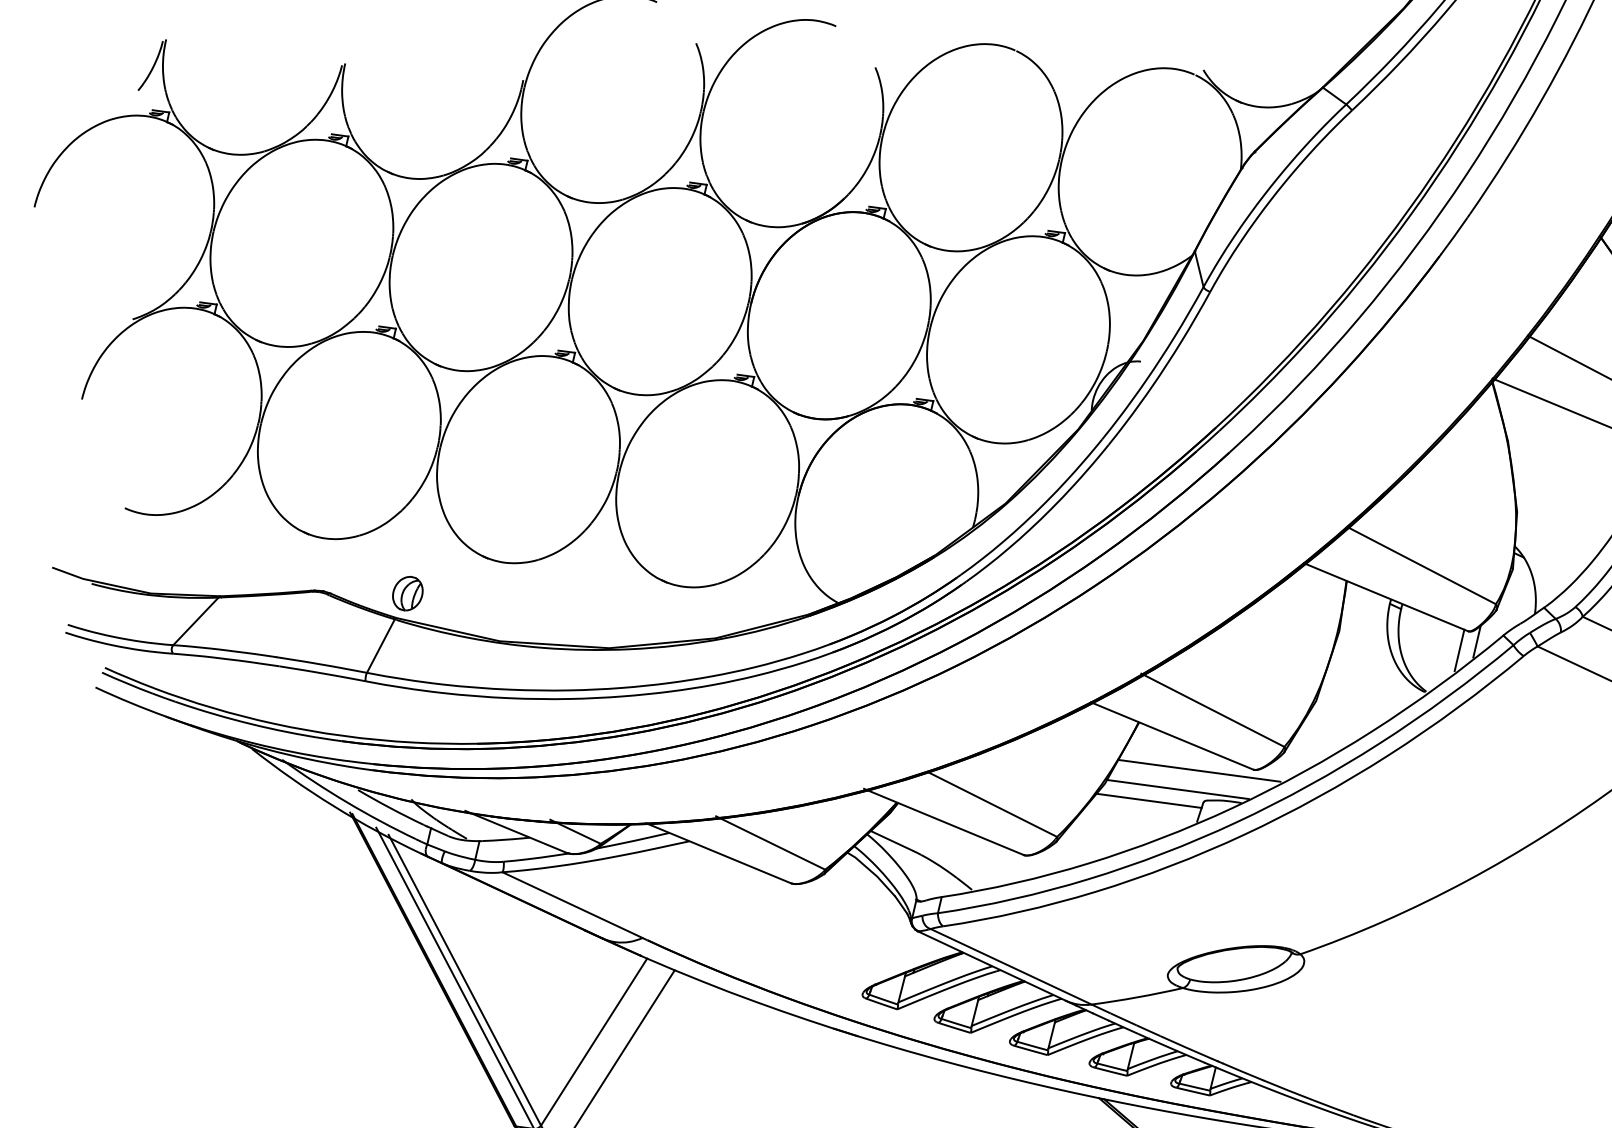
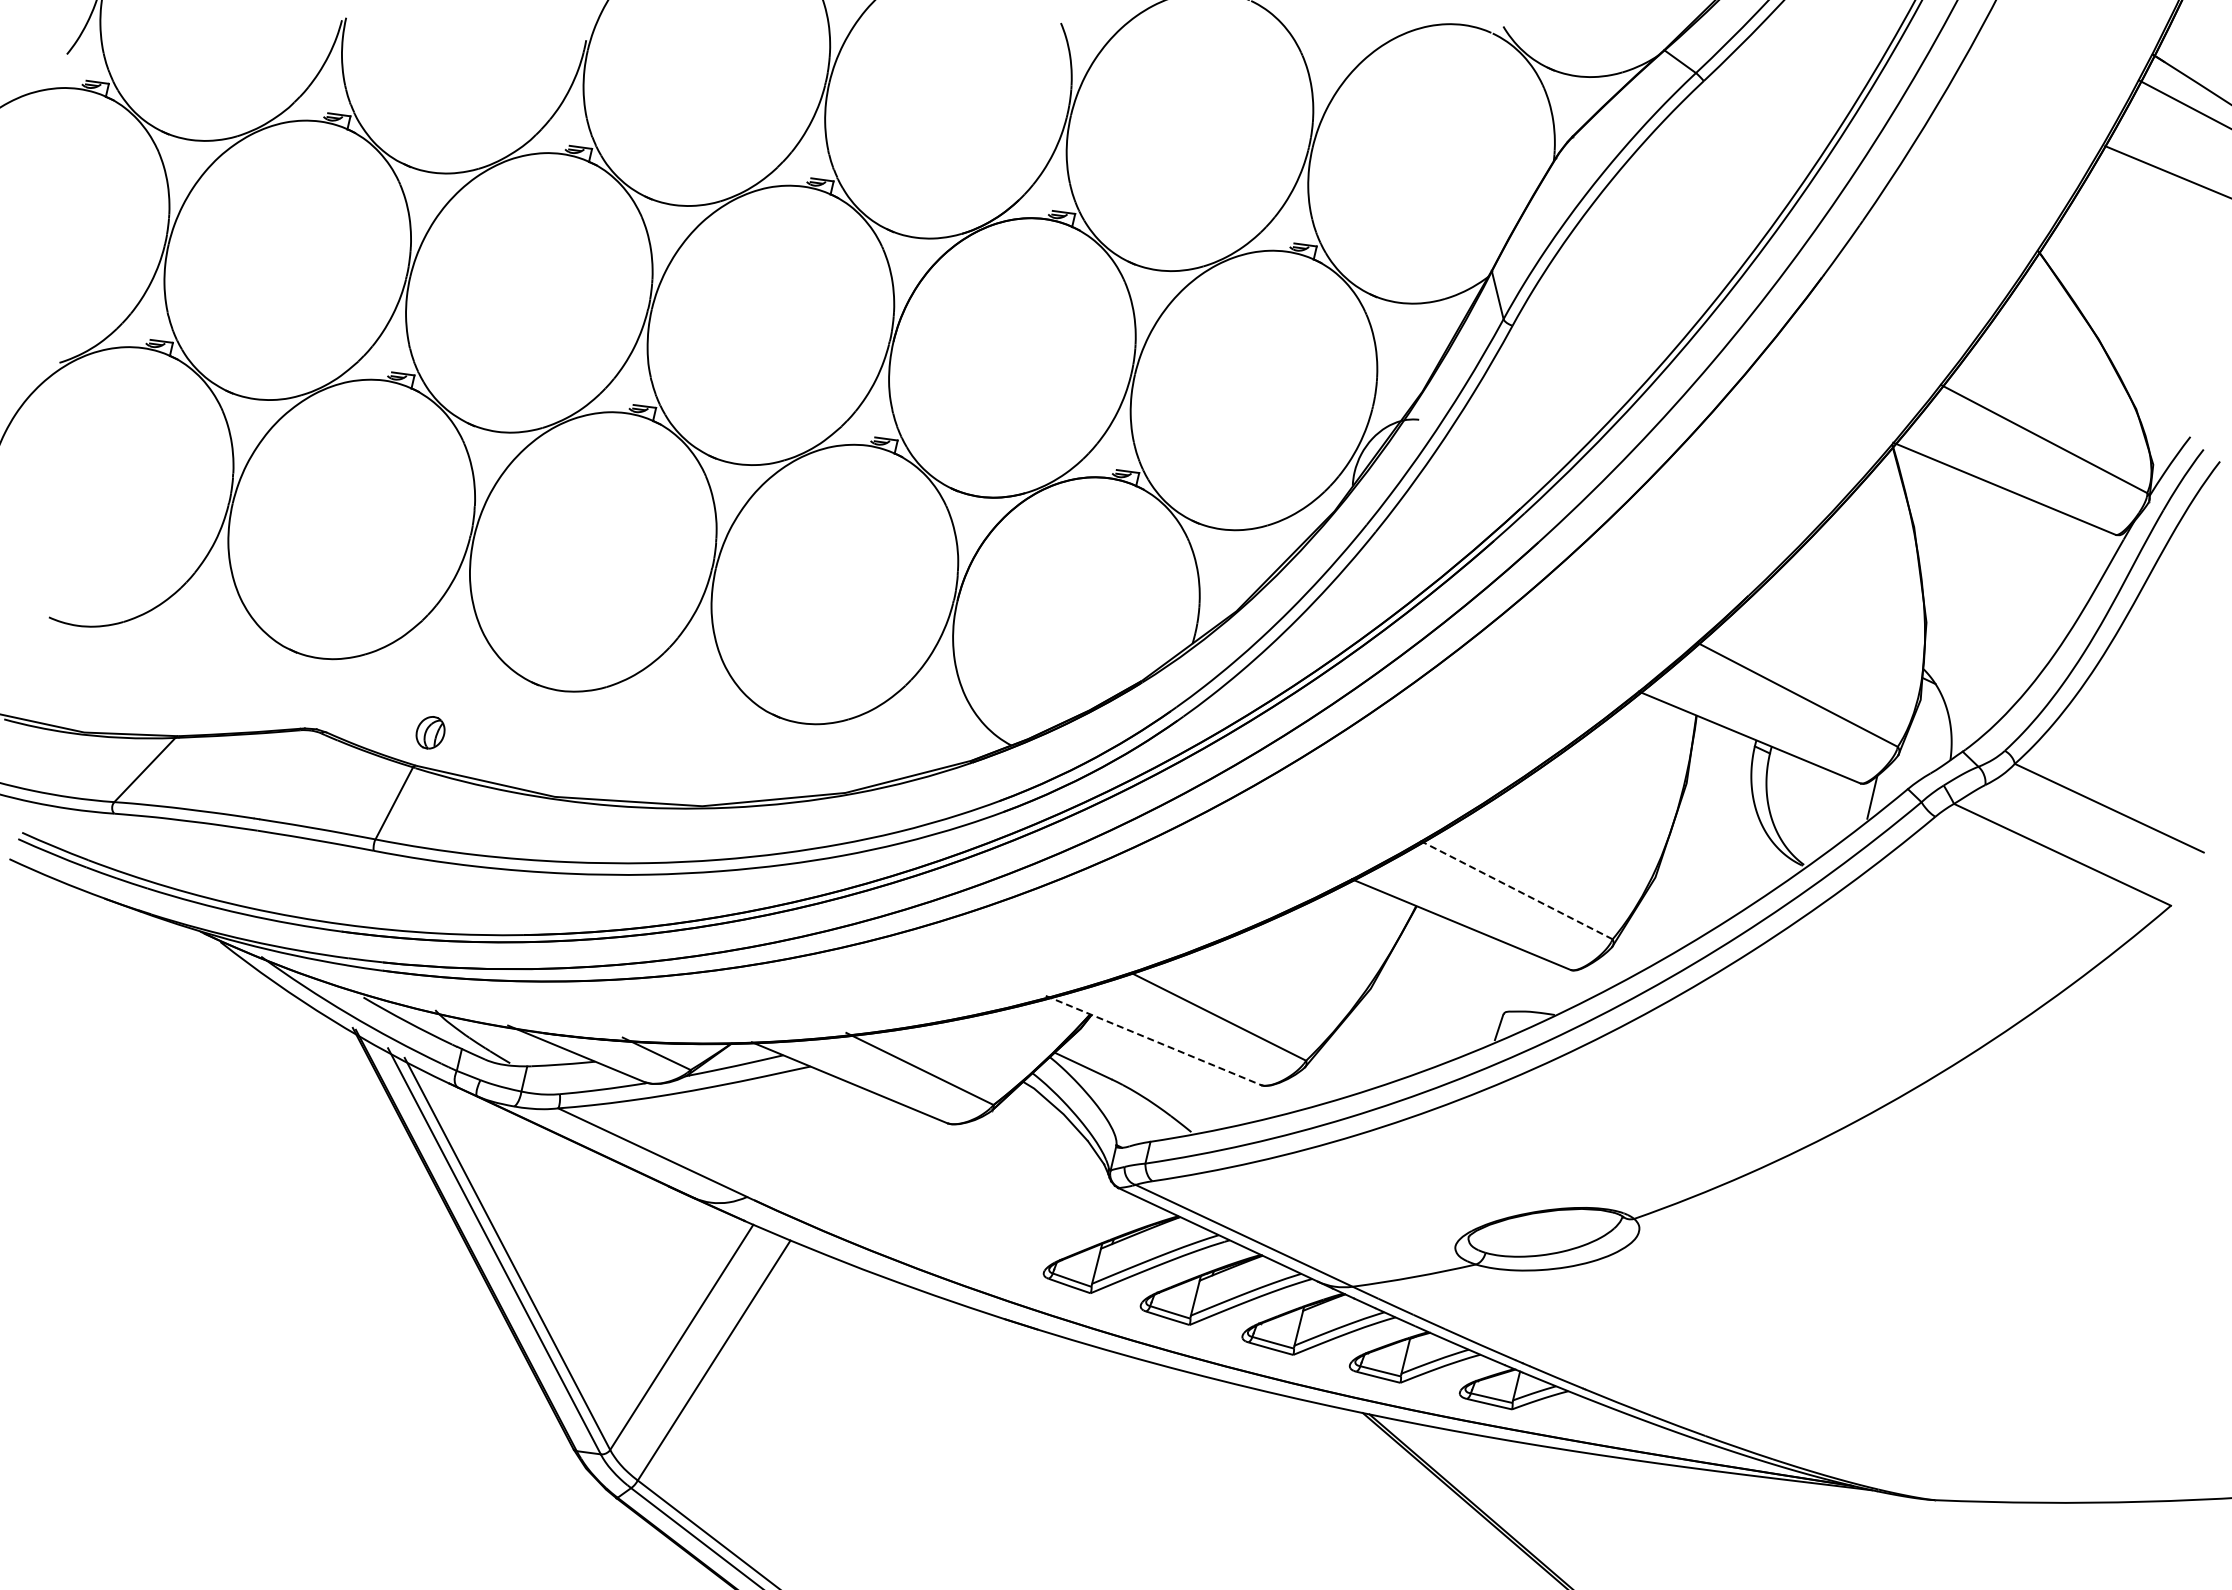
part: (407, 593) -> (430, 732), size x0.7
line: (1459, 650) -> (1848, 809), removed
line: (1212, 709) -> (1515, 889), solid -> dashed
line: (1199, 770) -> (1497, 971), removed
line: (1177, 789) -> (1468, 996), removed
line: (1149, 800) -> (1430, 1011), removed
line: (943, 821) -> (1153, 1040), solid -> dashed

